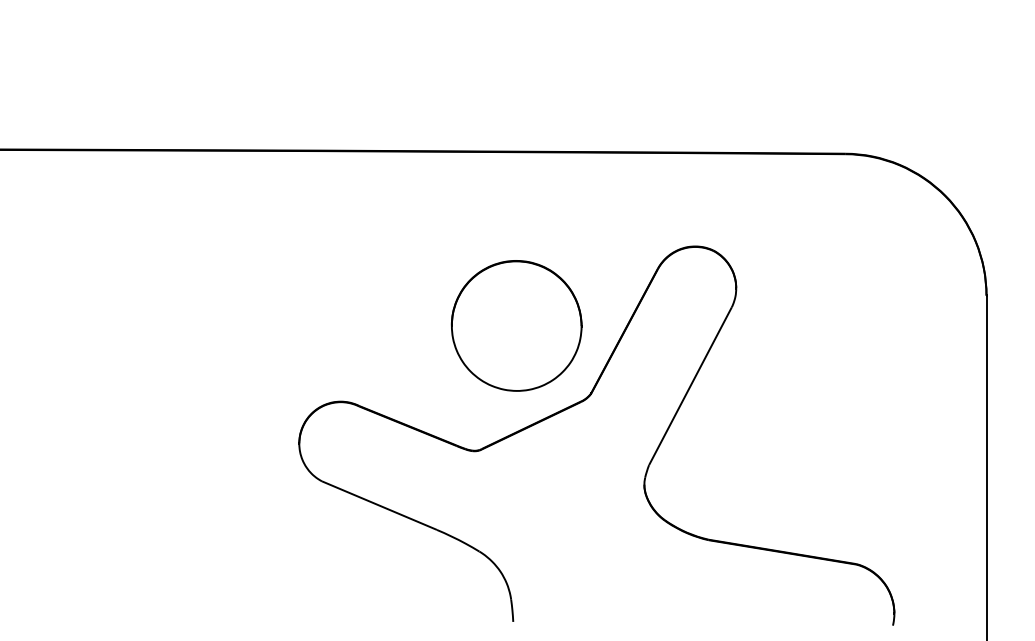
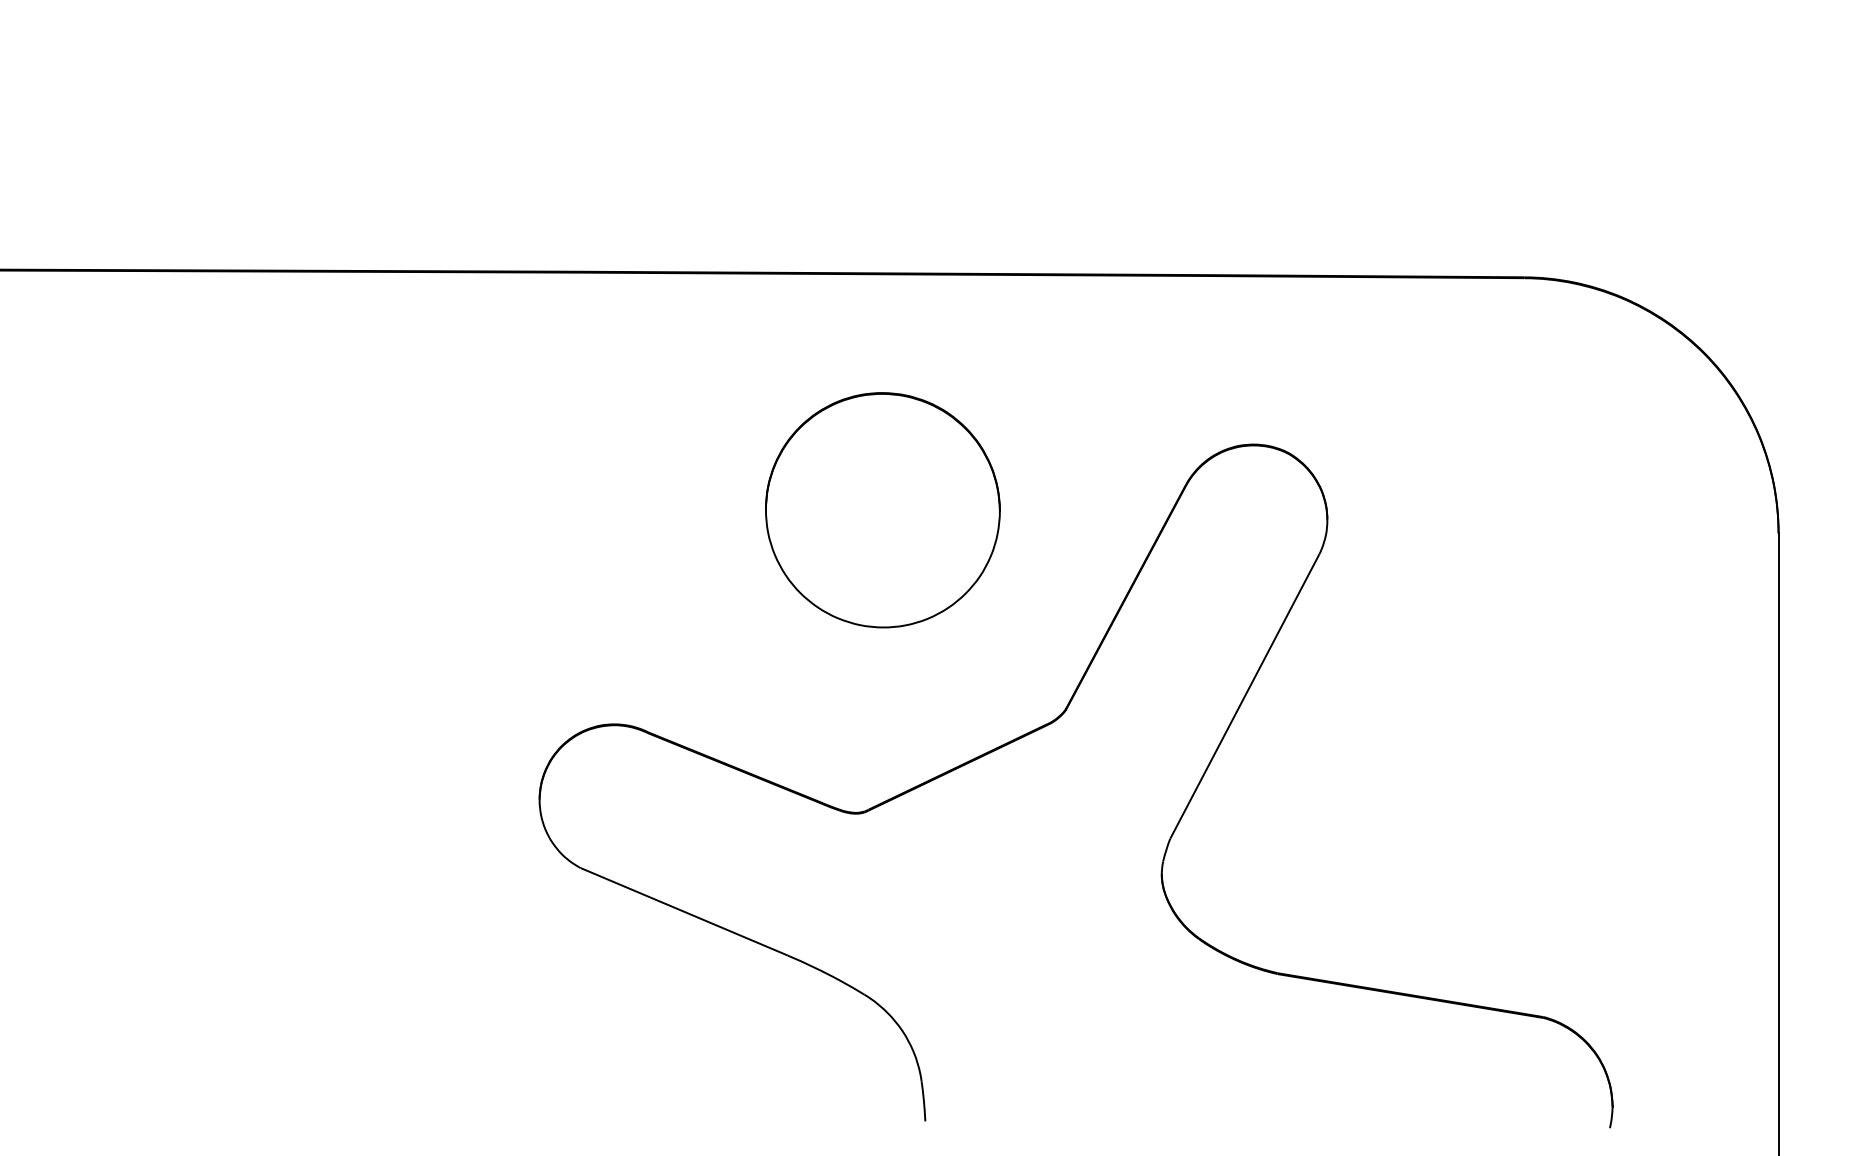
part: (516, 325) -> (882, 509), moved

